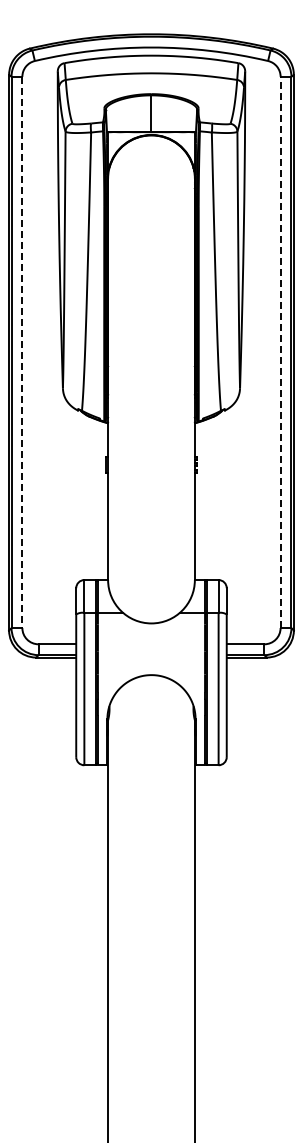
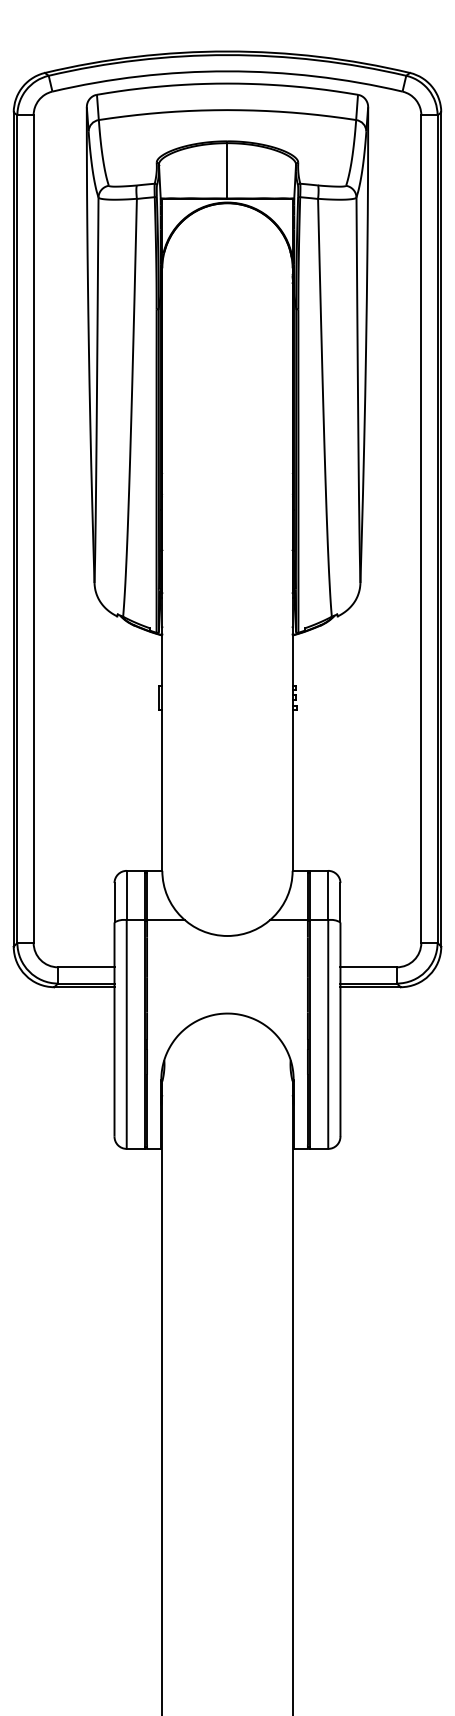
line: (22, 352) -> (33, 529), dashed -> solid
line: (280, 352) -> (421, 529), dashed -> solid

